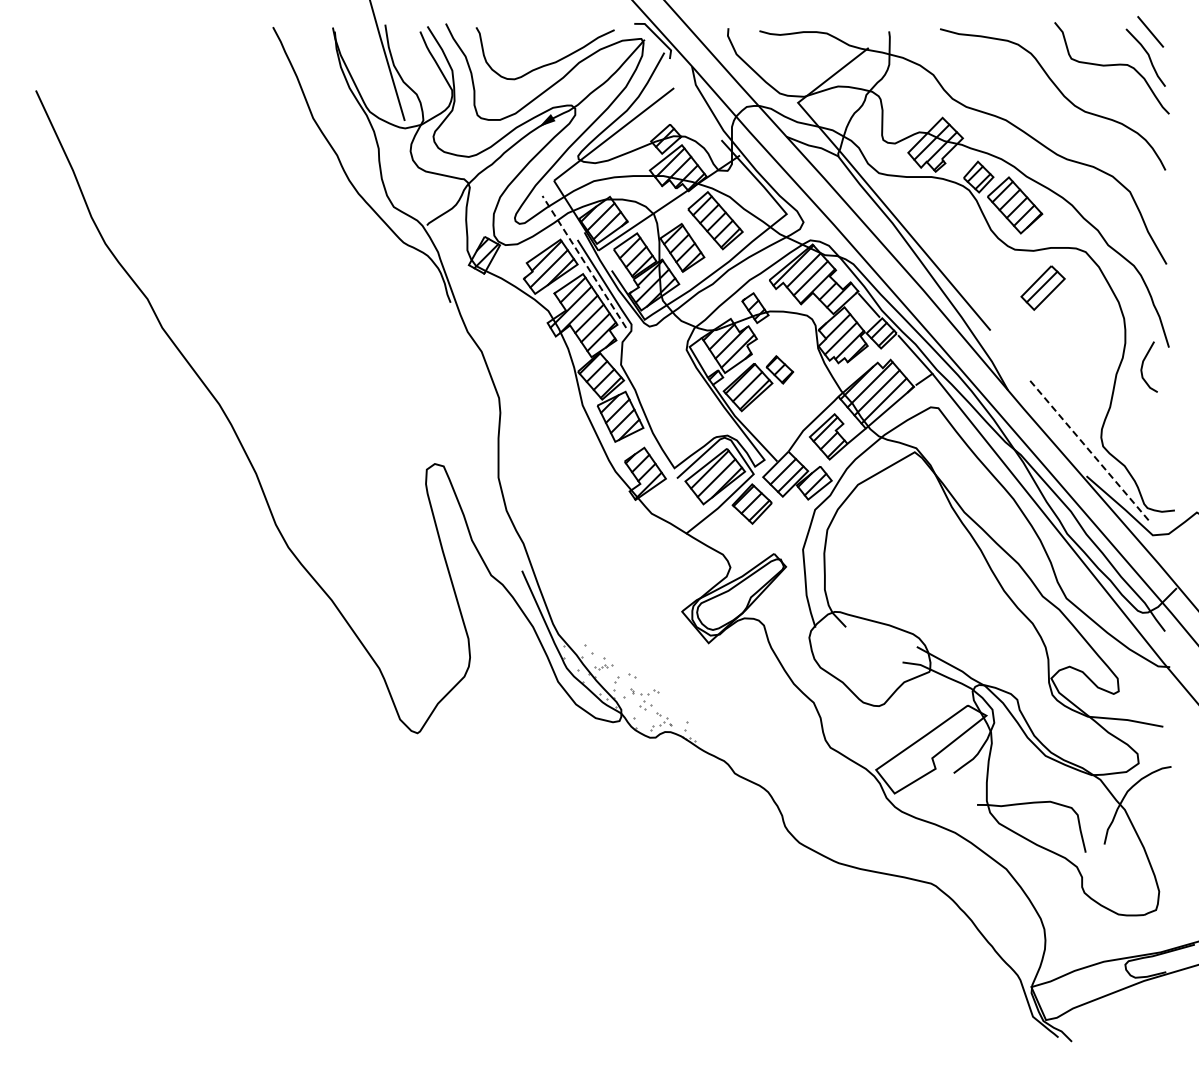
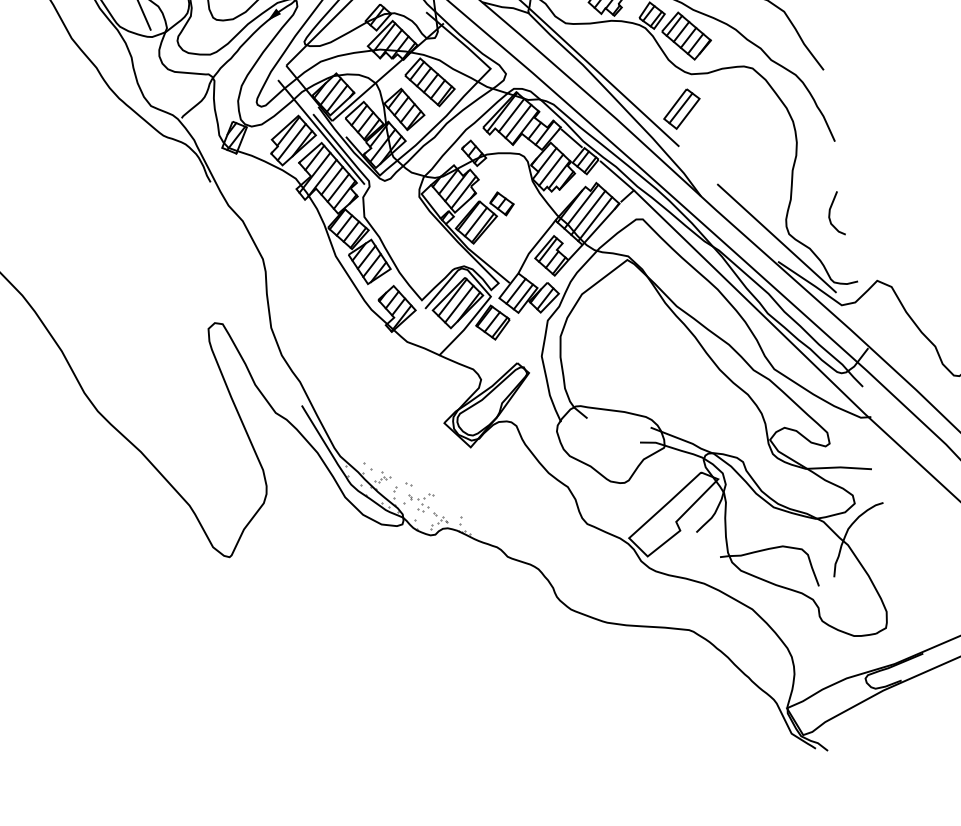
line: (584, 261) -> (321, 131), dashed -> solid
part: (1042, 287) -> (681, 108), moved
curve: (1143, 365) -> (830, 213), moved
line: (1088, 449) -> (776, 238), dashed -> solid

